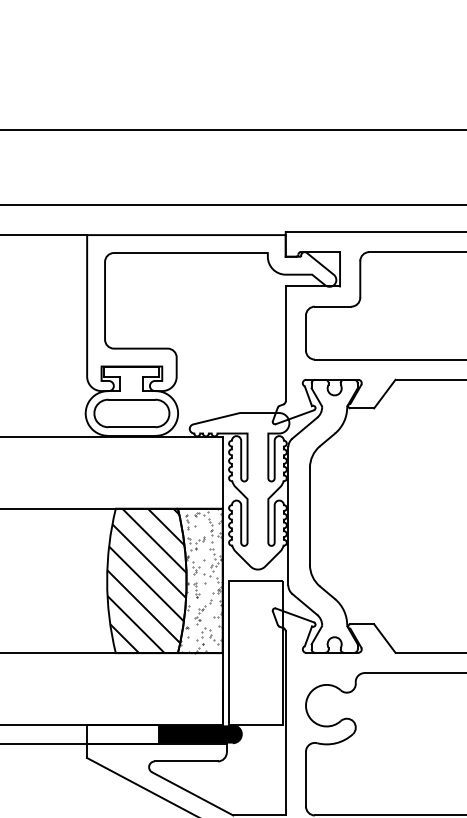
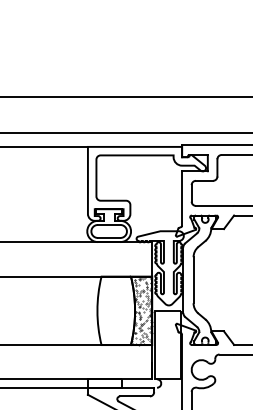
hatch: (147, 580) -> (116, 310), removed
fill: (200, 734) -> (141, 383), removed

